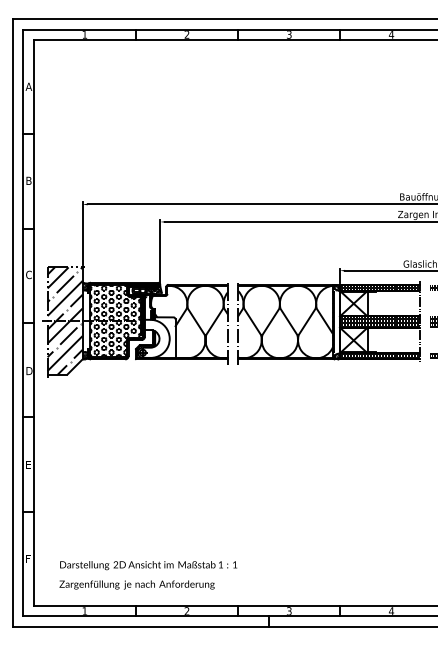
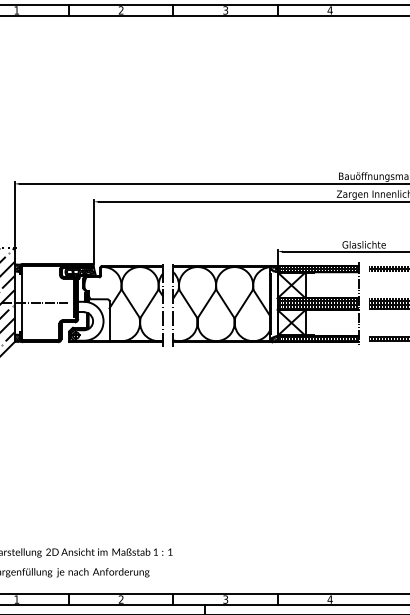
hatch: (115, 320) -> (48, 302), removed

